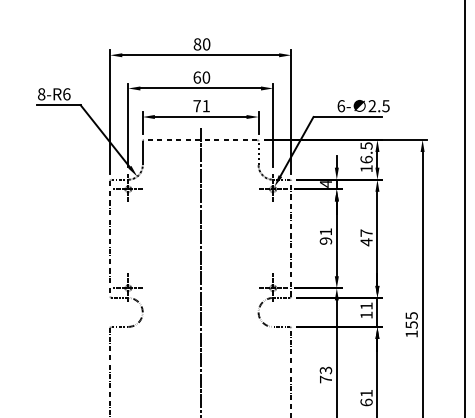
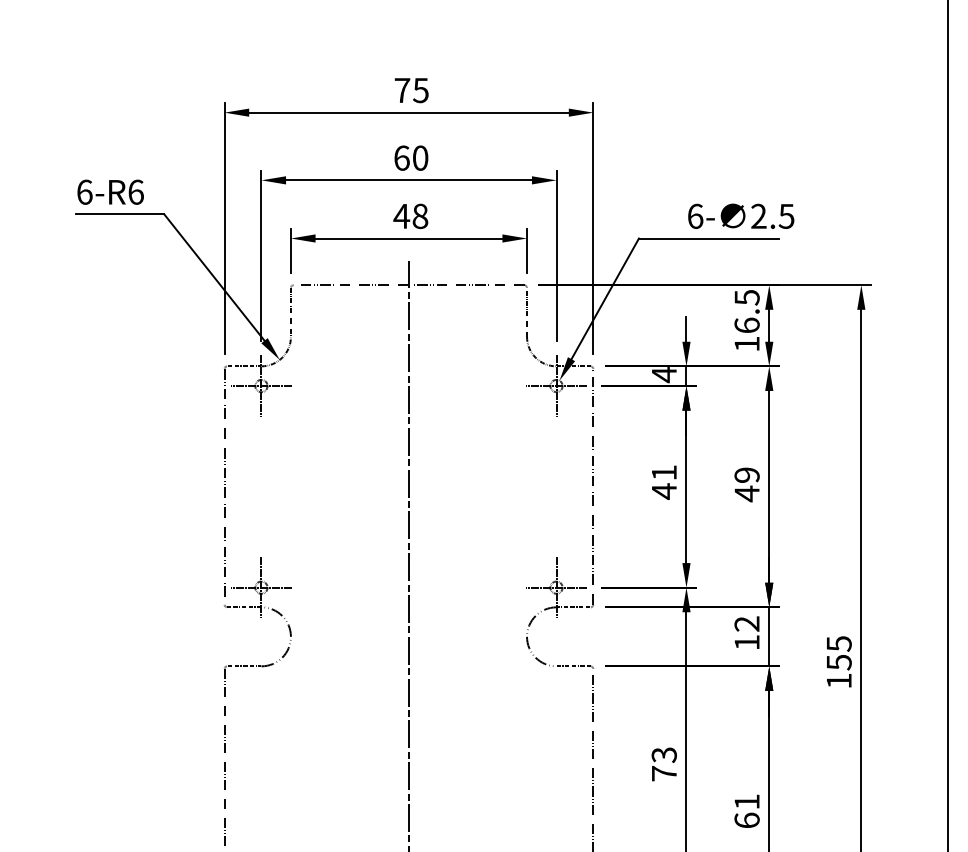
text: (201, 44) -> (410, 90), 80 -> 75
text: (41, 94) -> (84, 192), 8-R6 -> 6-R6
text: (201, 106) -> (410, 217), 71 -> 48
text: (366, 232) -> (746, 473), 47 -> 49
text: (325, 241) -> (663, 492), 91 -> 41
text: (366, 305) -> (746, 622), 11 -> 12

